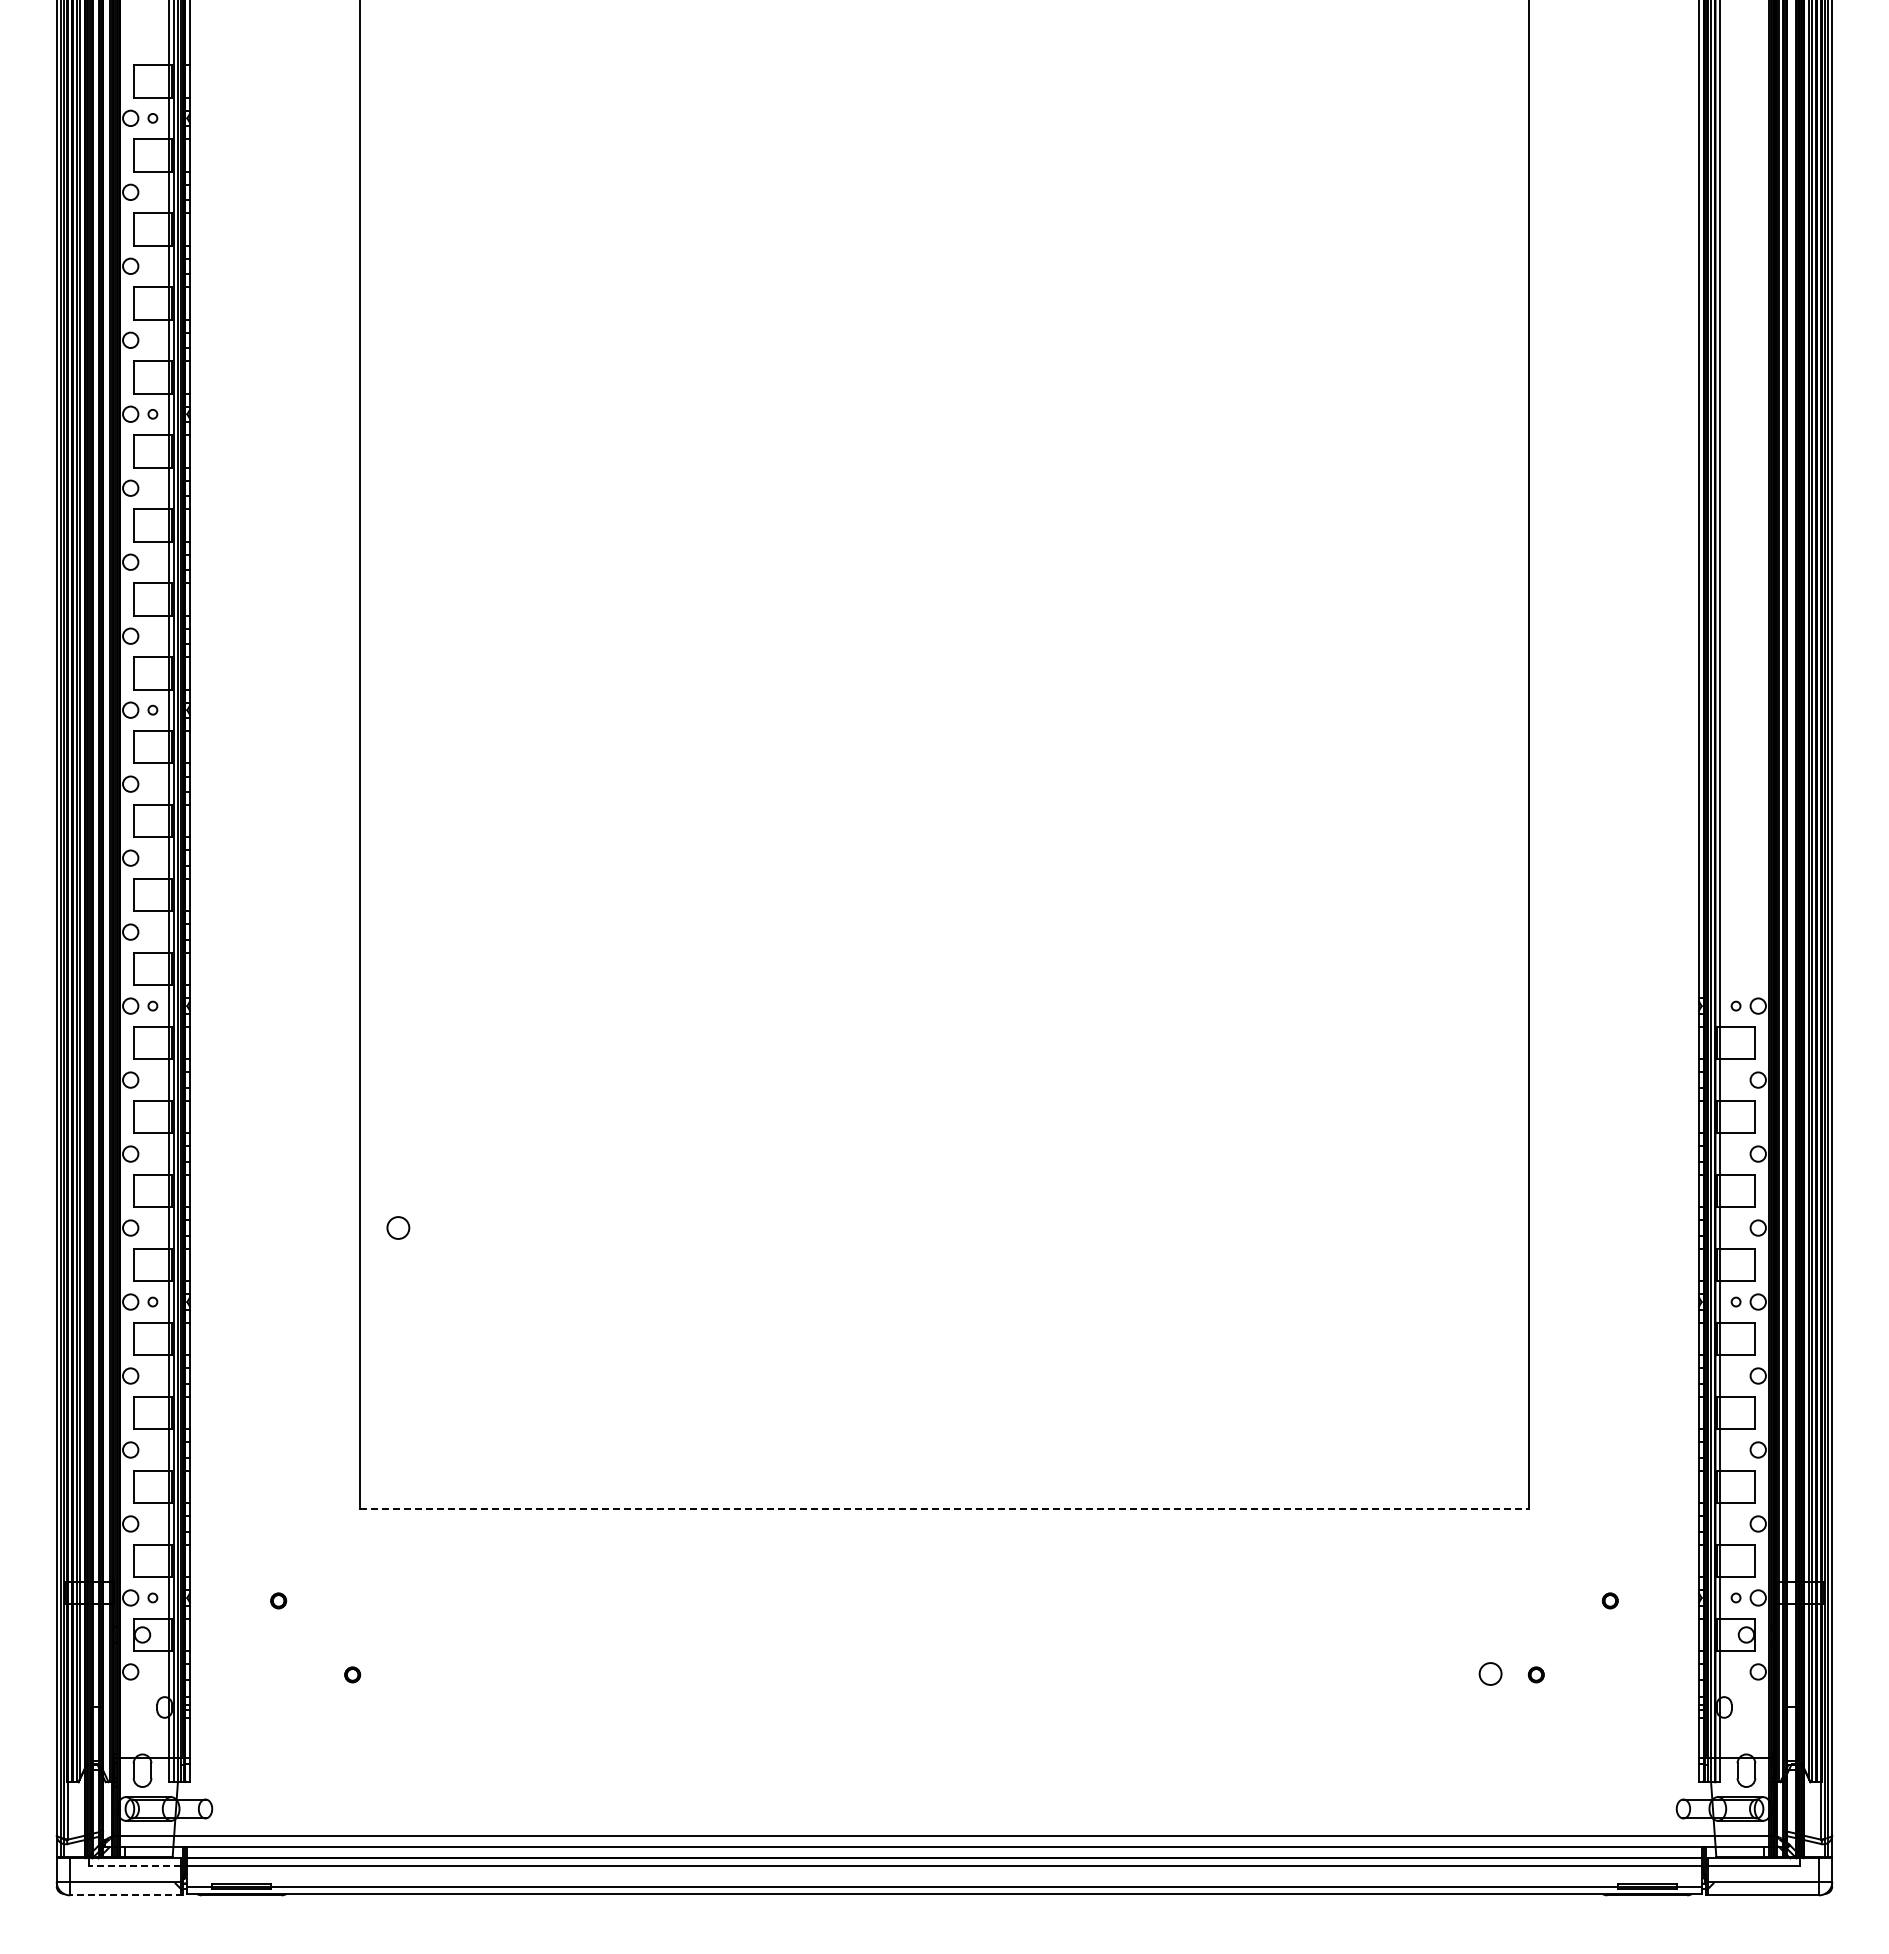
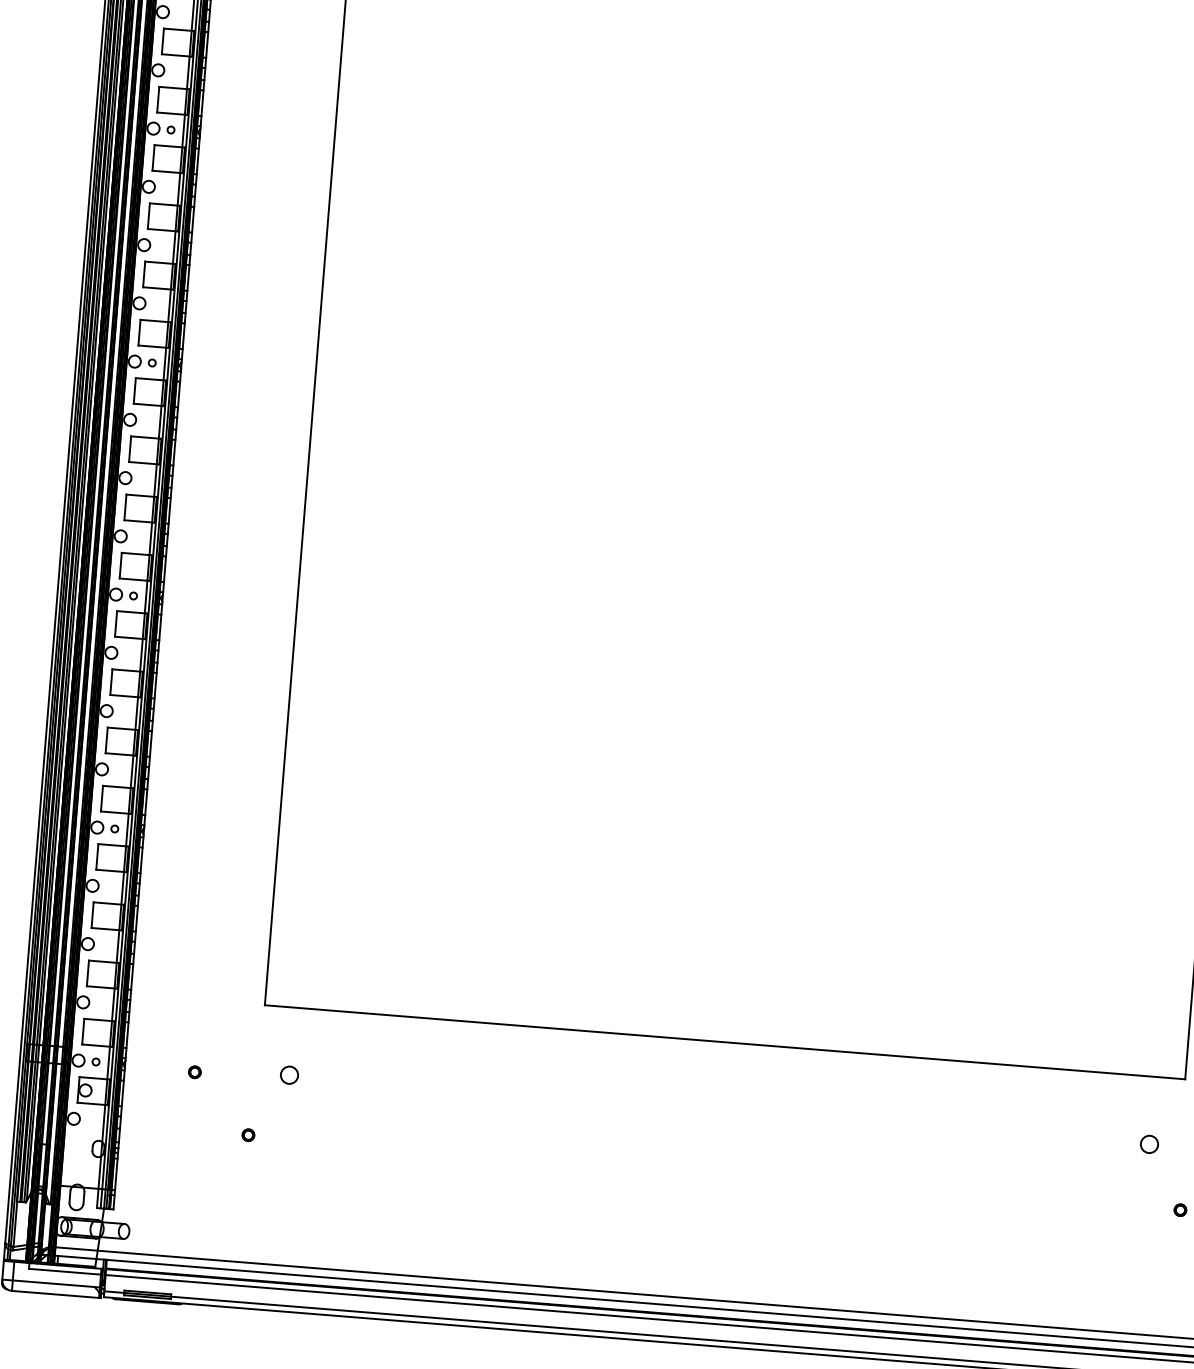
circle: (398, 1227) -> (289, 1074), moved
line: (945, 1509) -> (725, 1042), dashed -> solid
circle: (1490, 1673) -> (1149, 1144), moved
line: (135, 1865) -> (65, 1271), dashed -> solid
line: (125, 1895) -> (55, 1294), dashed -> solid

